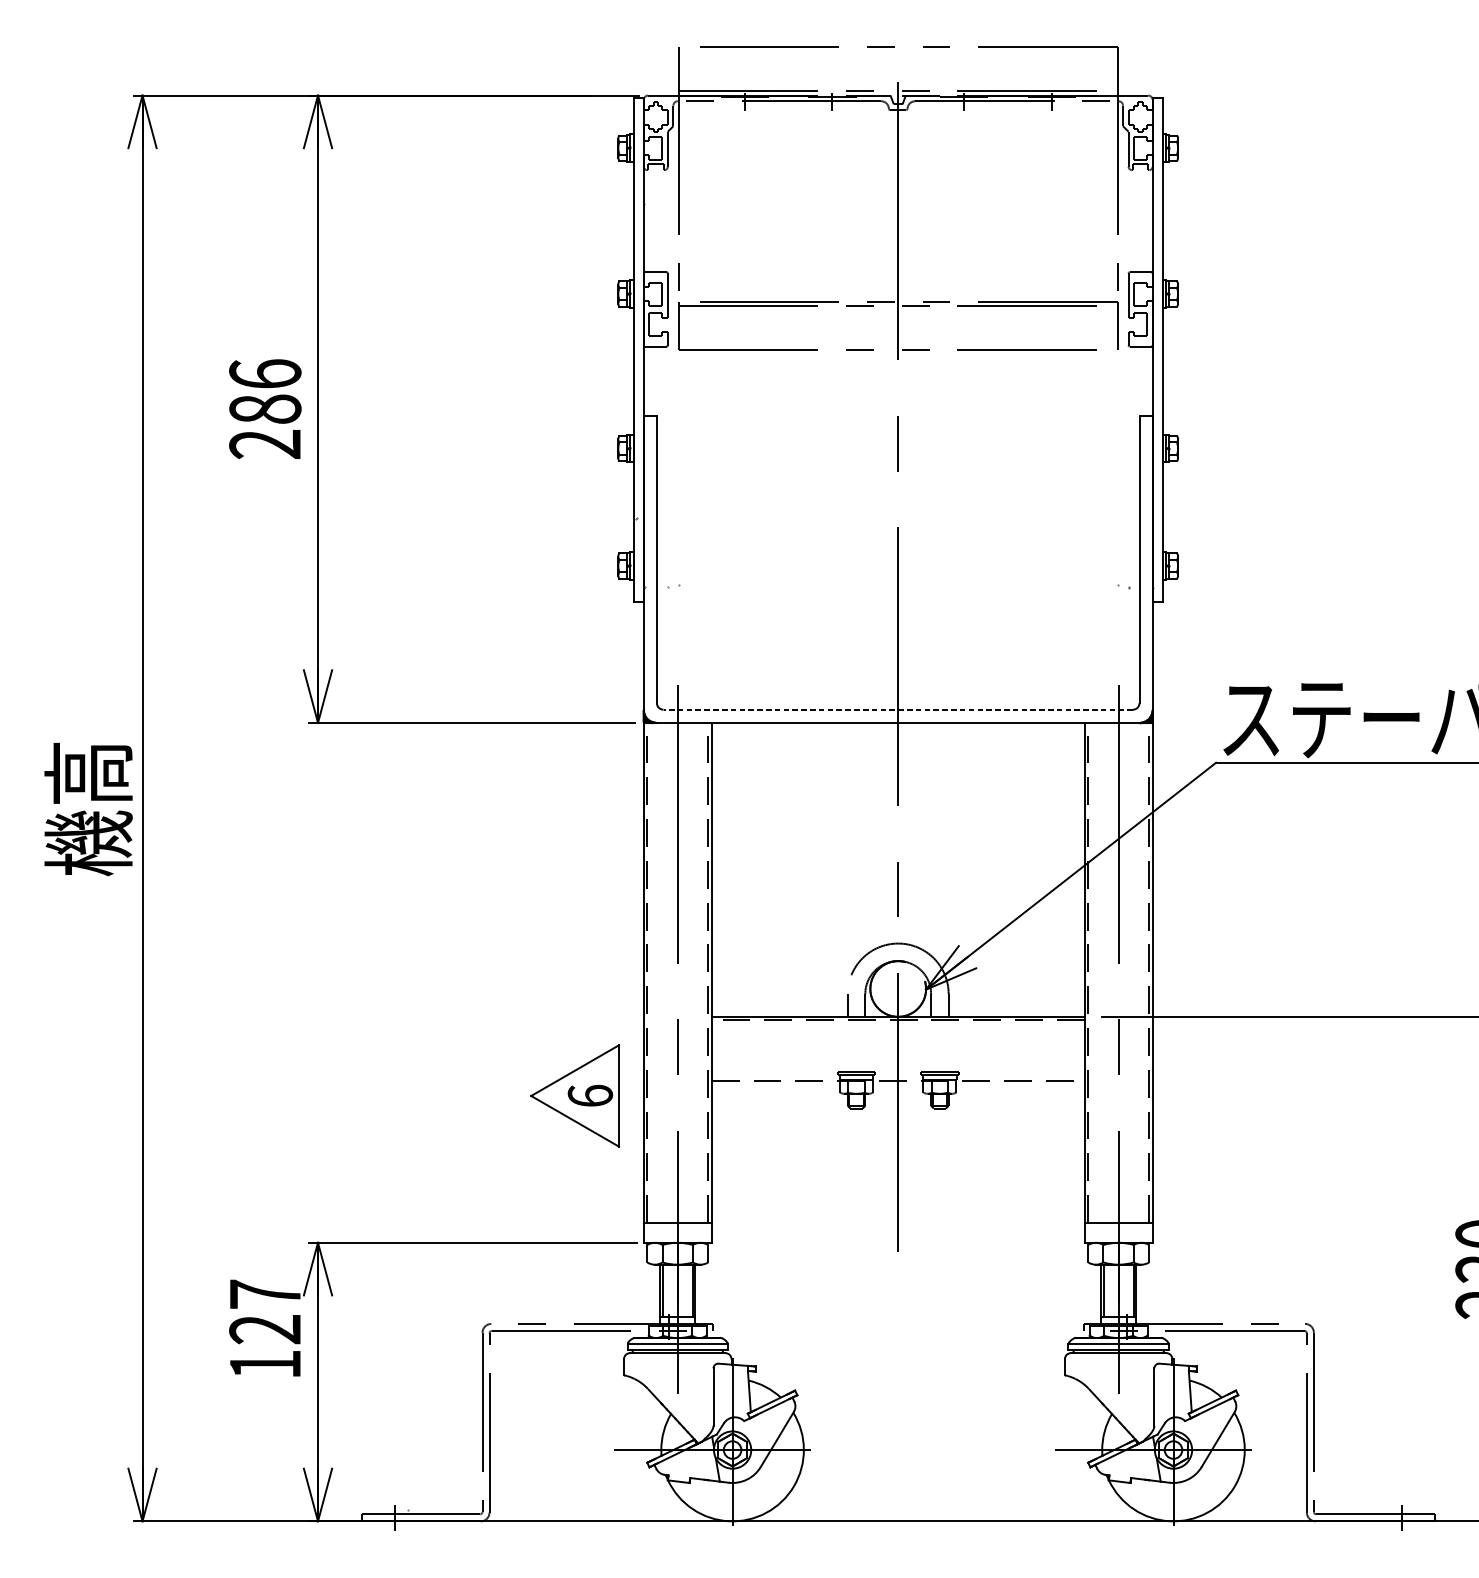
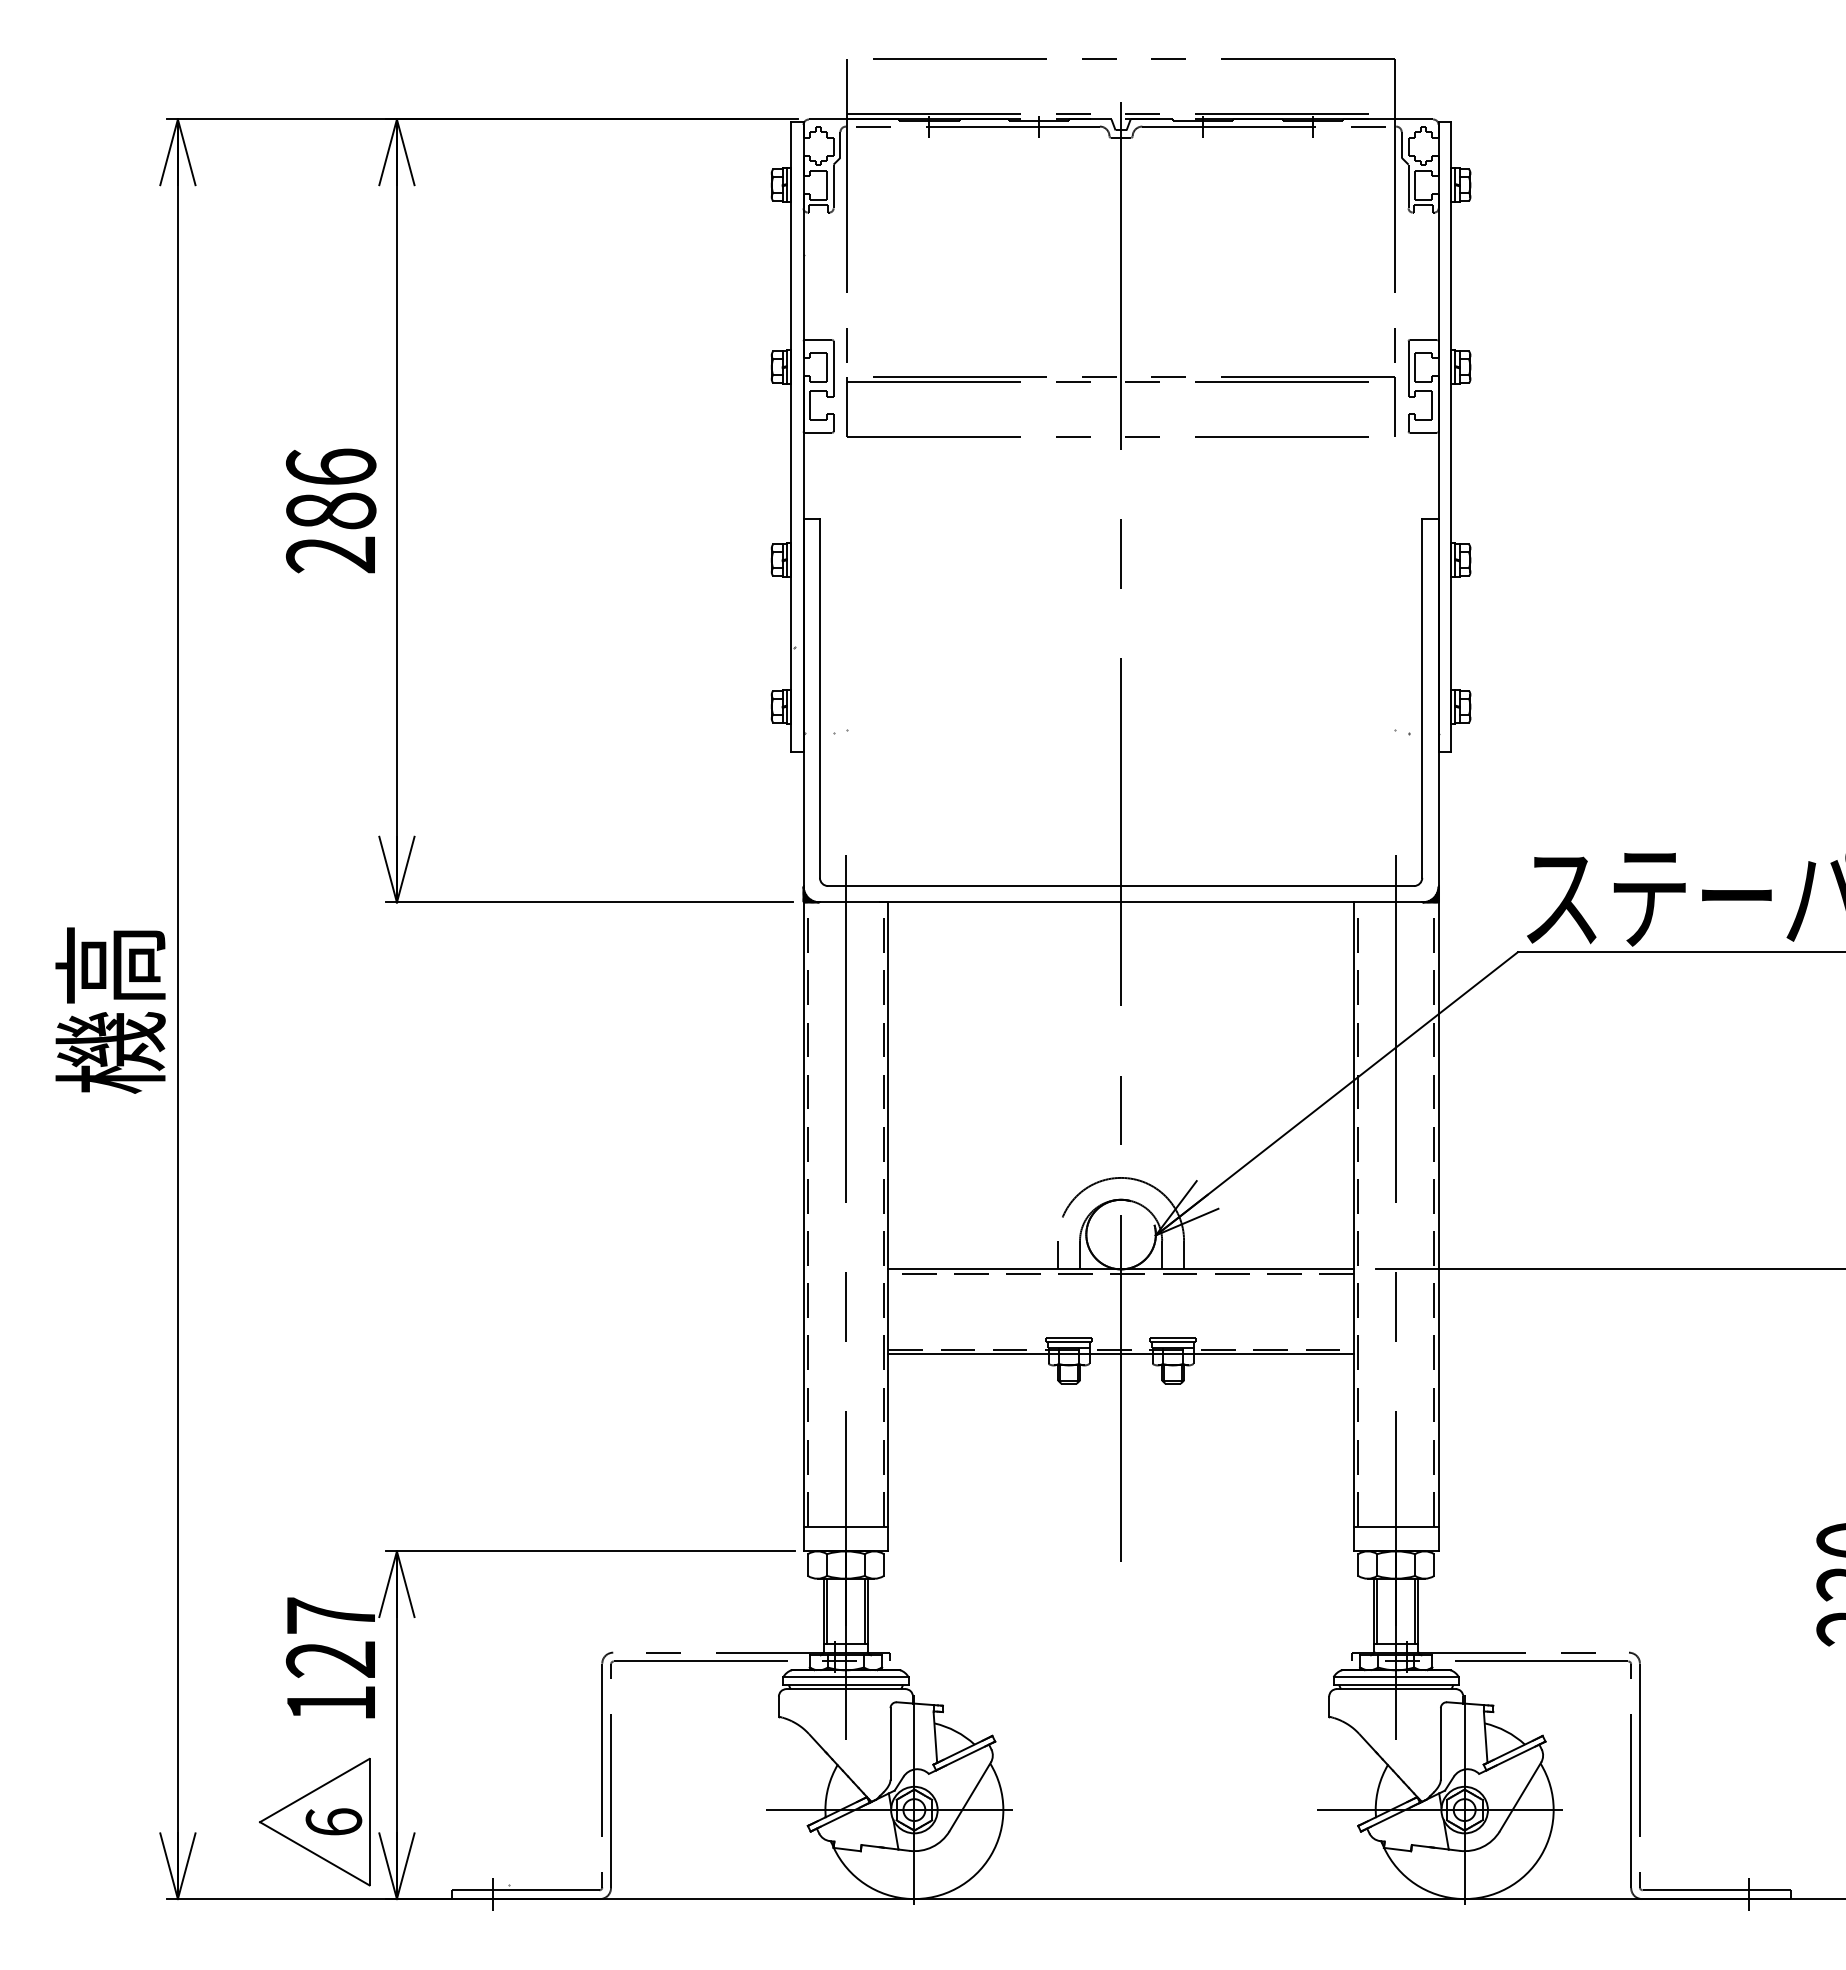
line: (898, 710) -> (1121, 886), dashed -> solid
line: (897, 1085) -> (1120, 1354), added
part: (574, 1095) -> (314, 1821), moved

